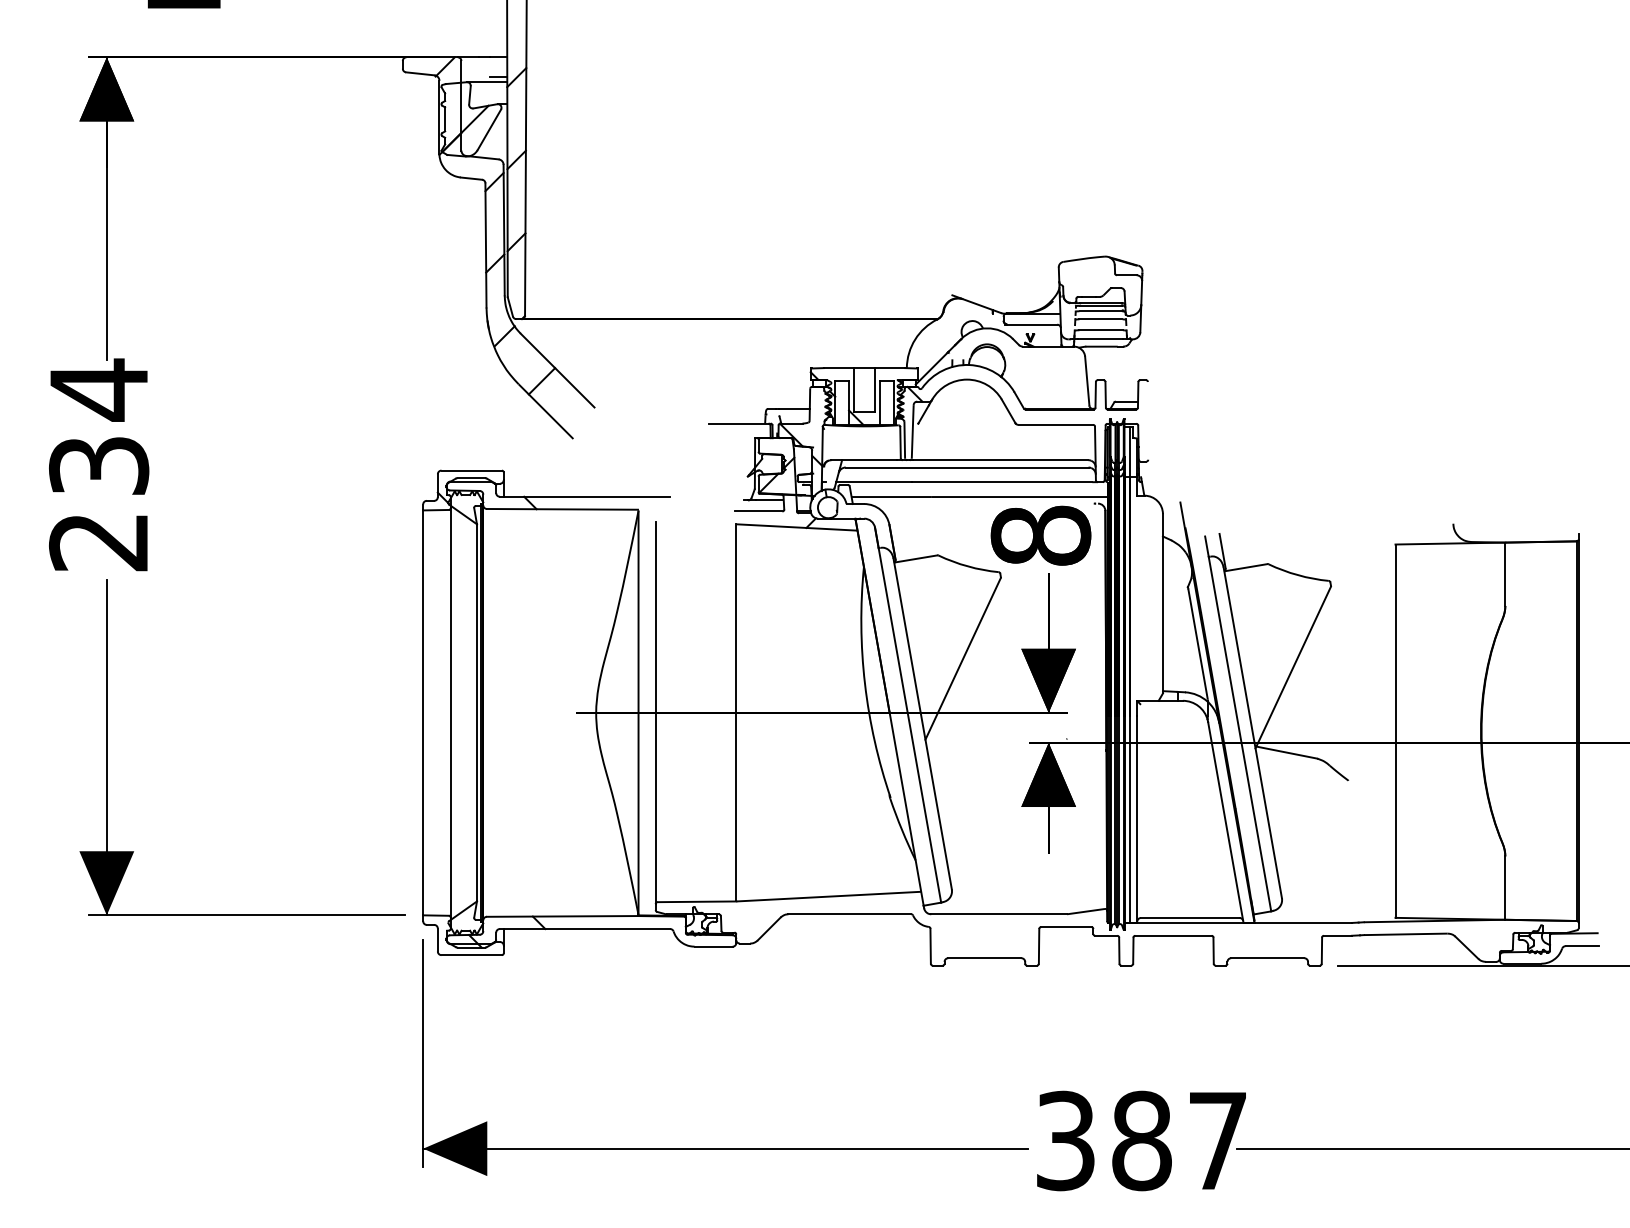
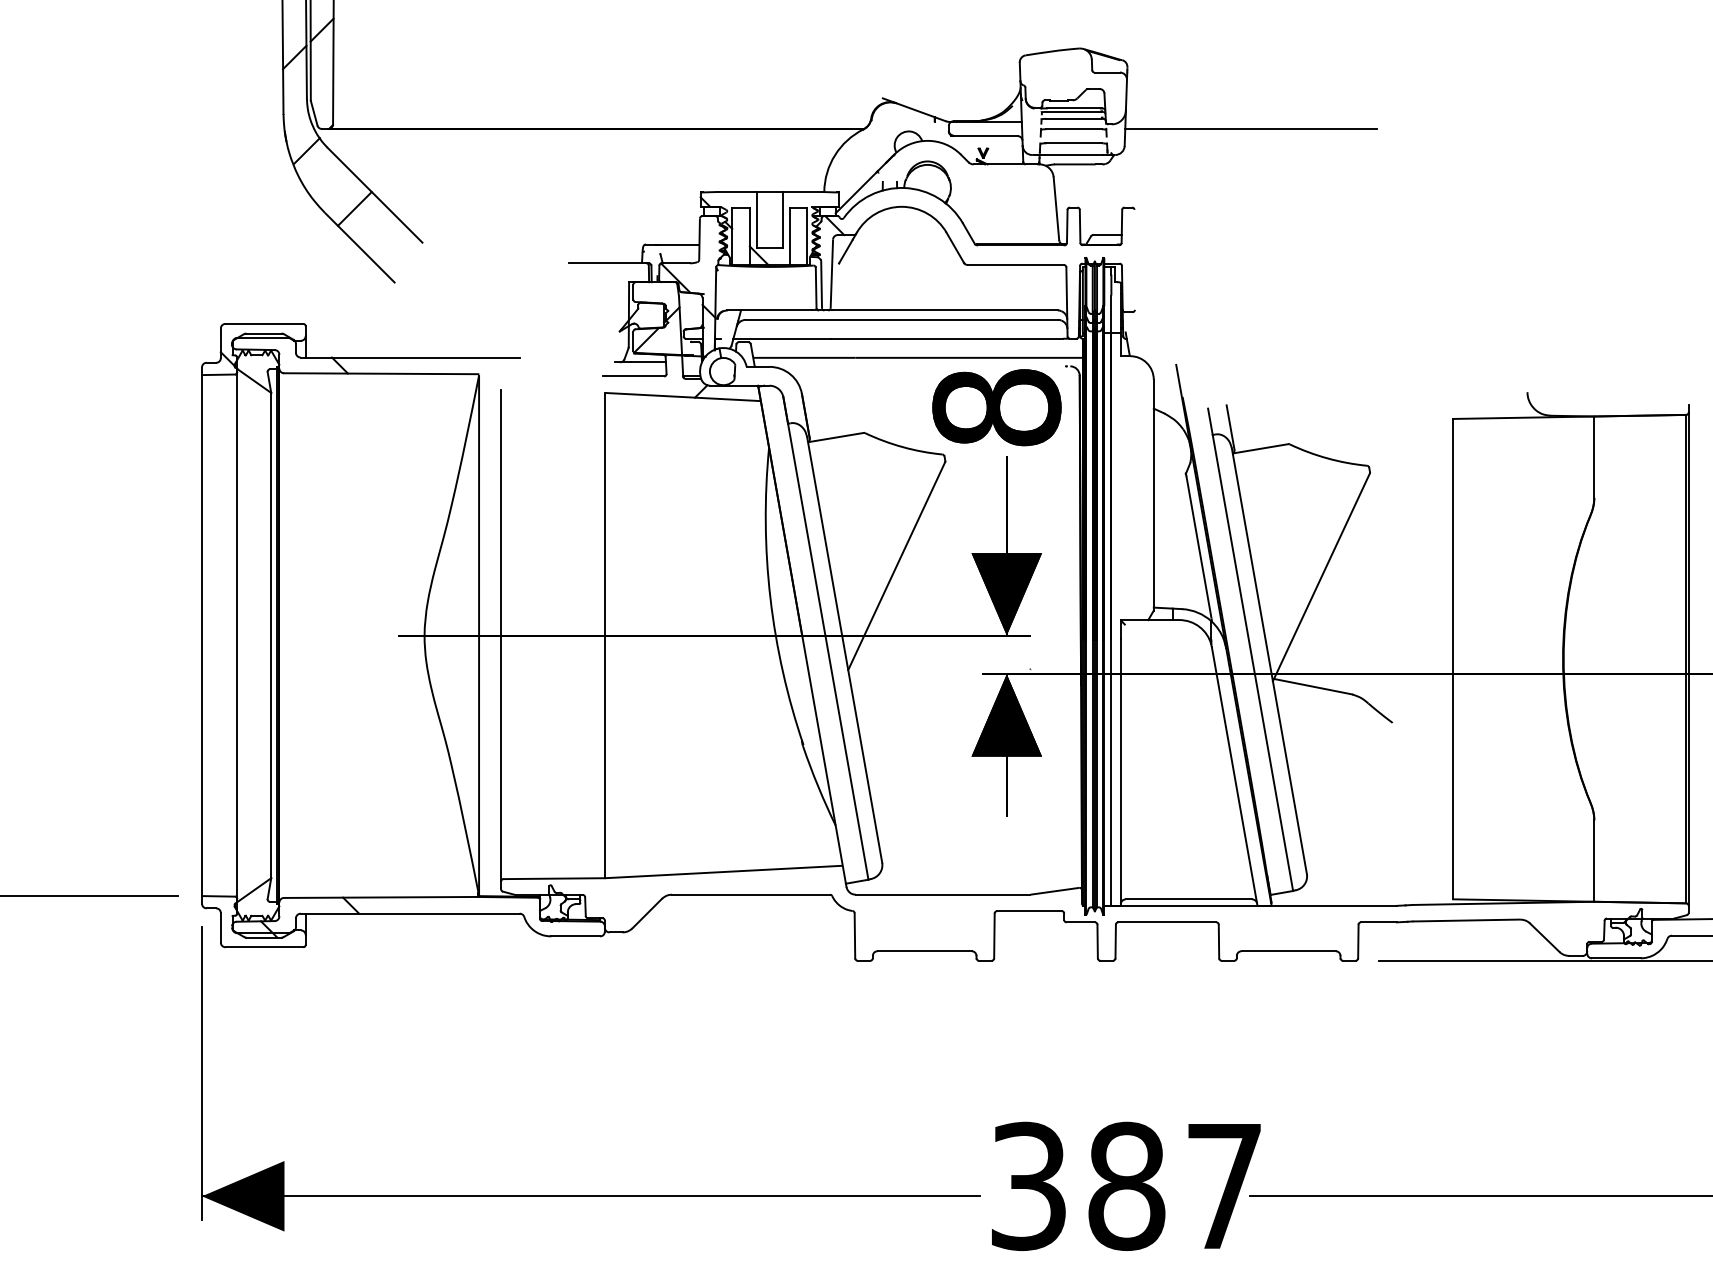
line: (1238, 319) -> (1250, 129), added

